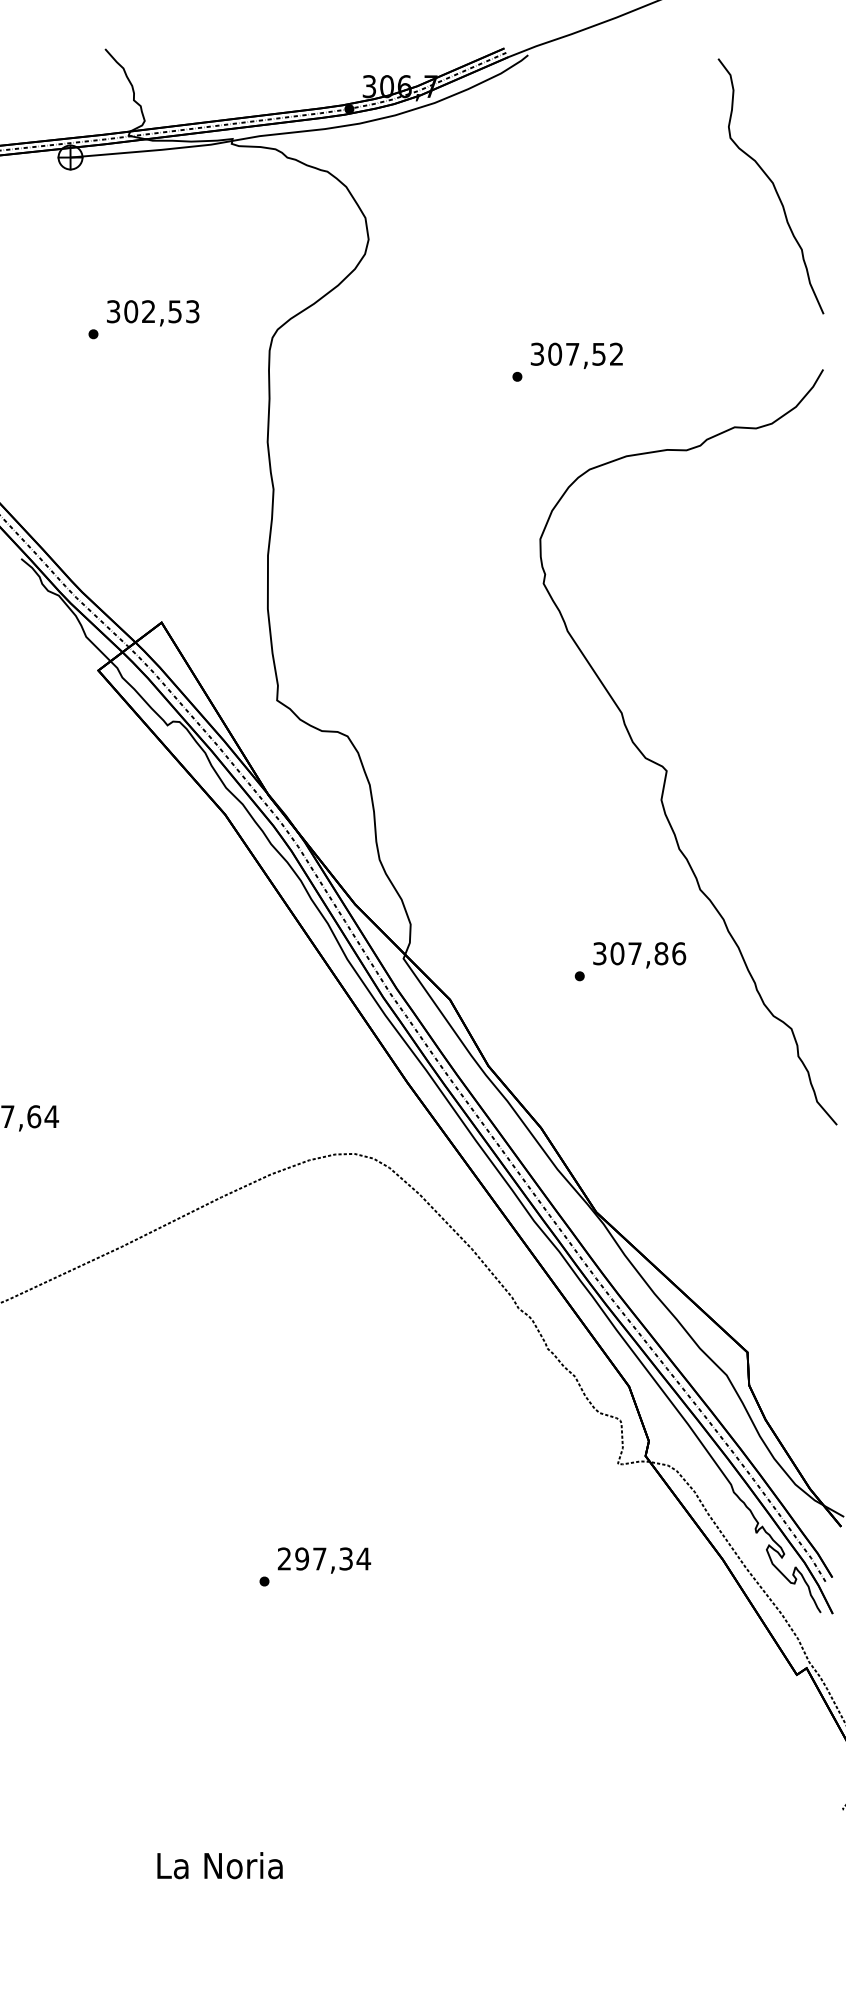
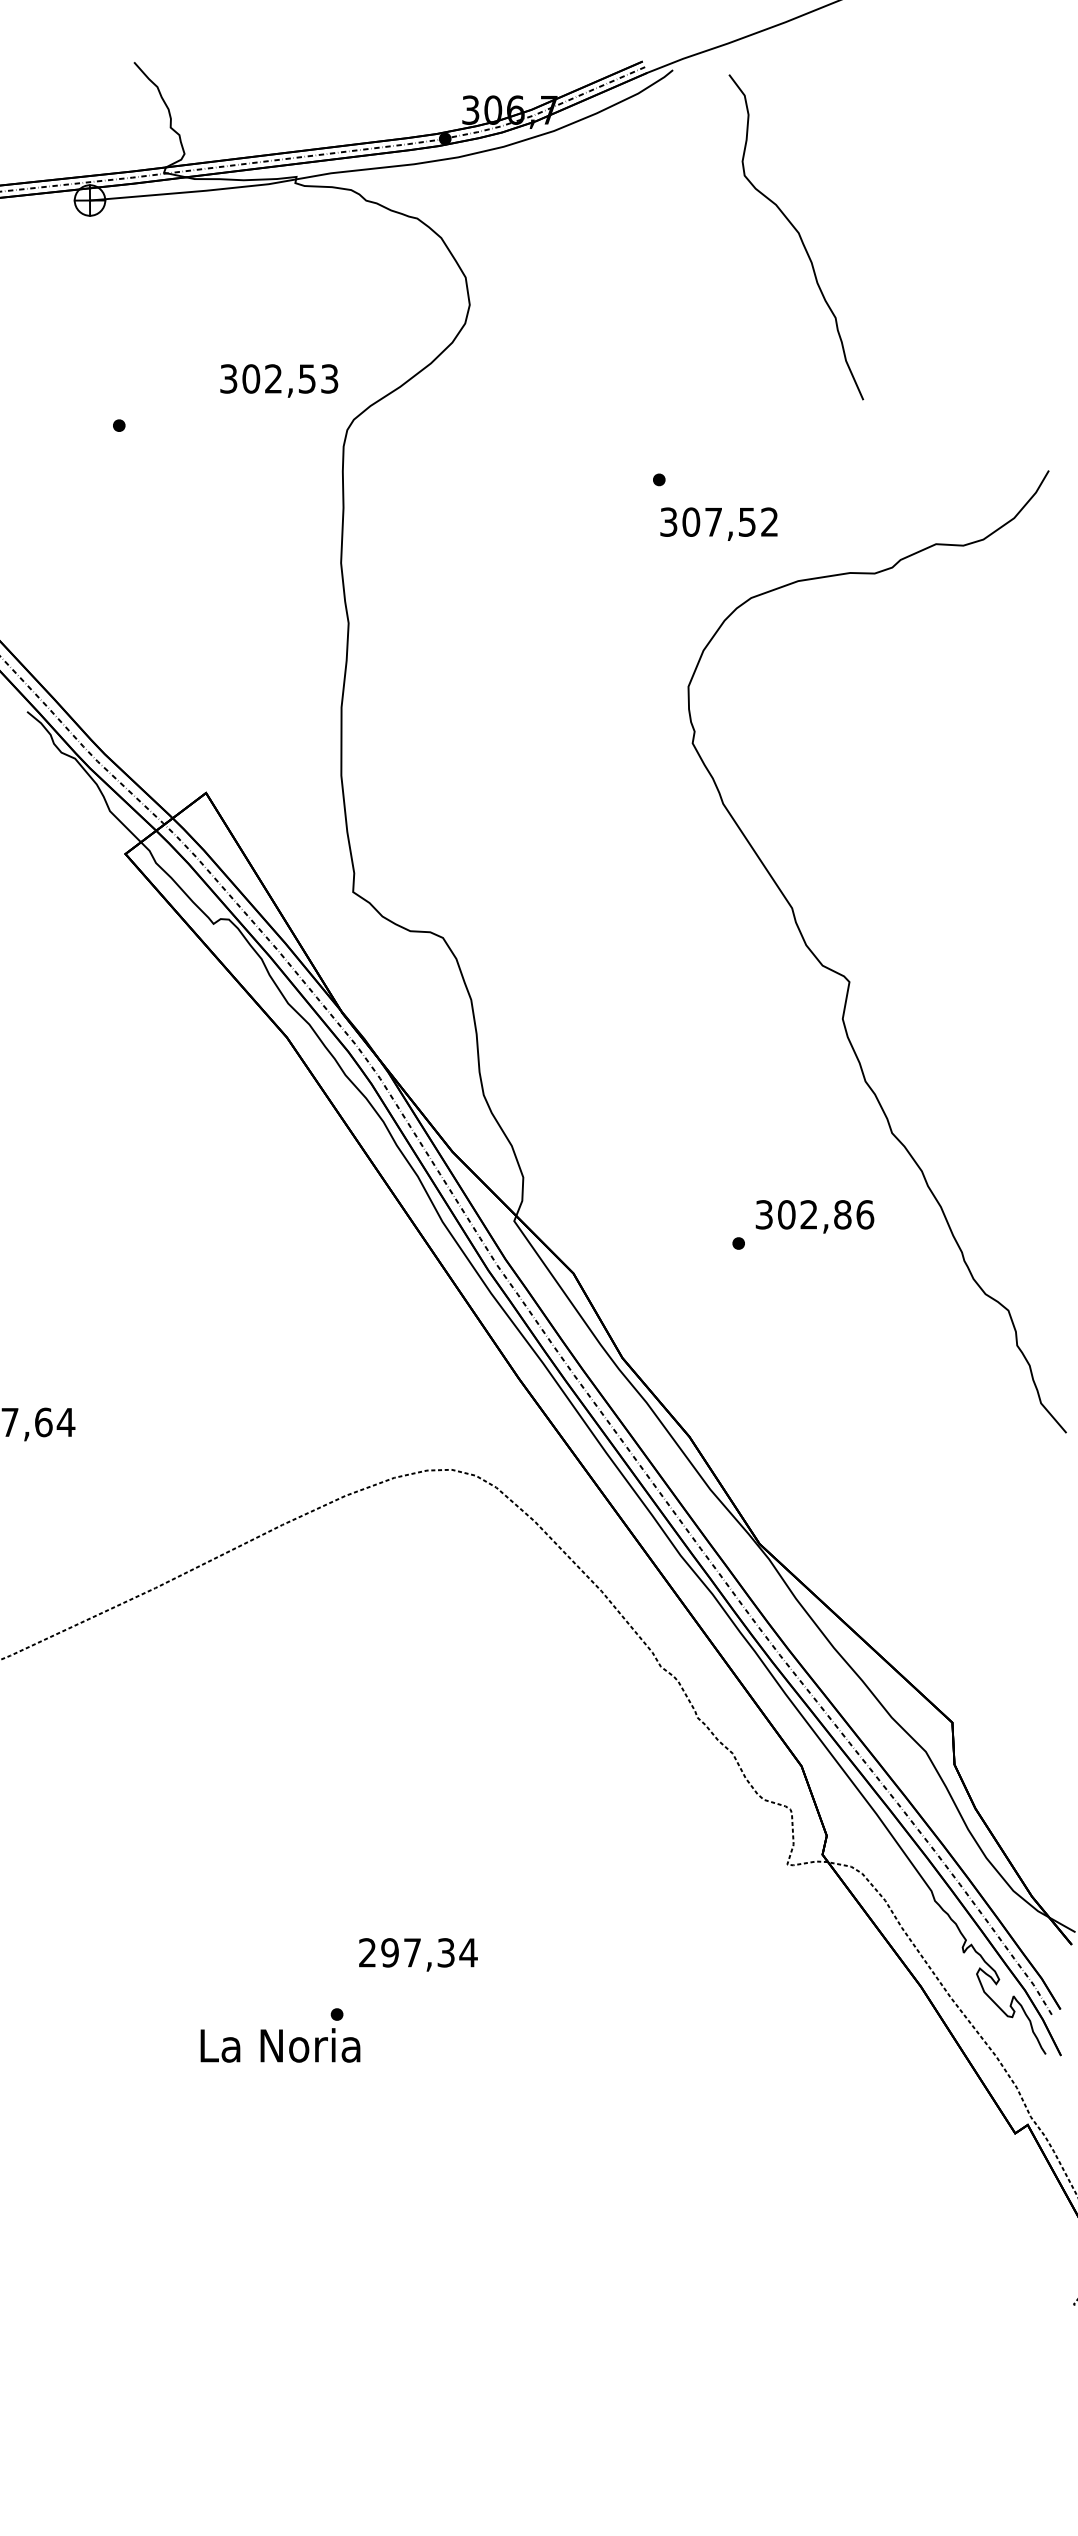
curve: (772, 184) -> (798, 235), moved
text: (153, 312) -> (279, 380), moved
text: (576, 355) -> (718, 523), moved
text: (634, 953) -> (808, 1214), 307,86 -> 302,86
text: (324, 1560) -> (418, 1954), moved
text: (220, 1865) -> (280, 2045), moved

